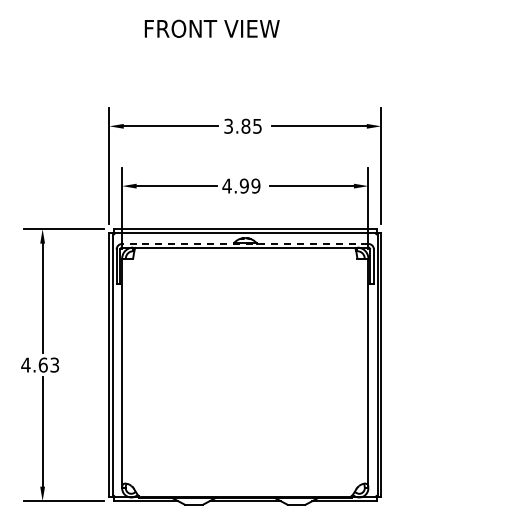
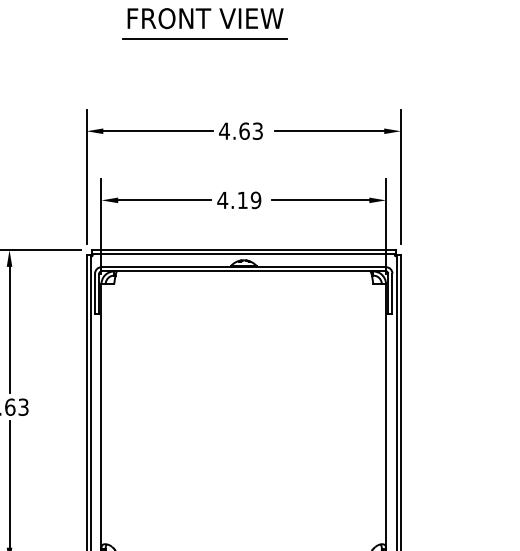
line: (211, 46) -> (204, 38), added
text: (242, 125) -> (240, 130), 3.85 -> 4.63
text: (243, 185) -> (241, 199), 4.99 -> 4.19
line: (244, 243) -> (242, 266), dashed -> solid

